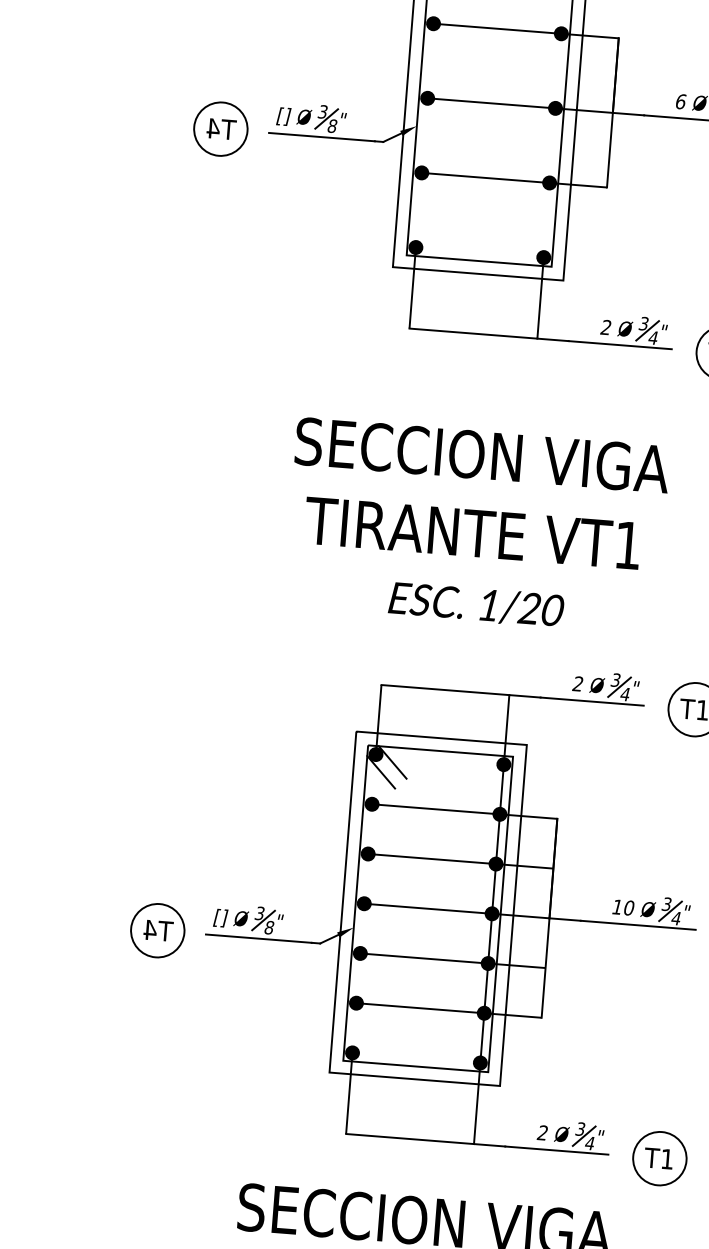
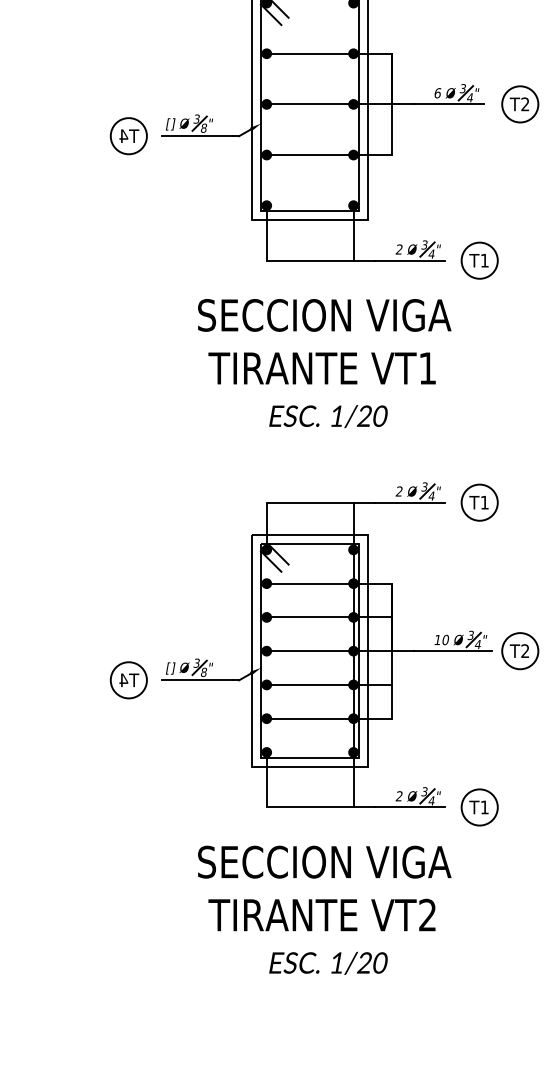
text: (476, 526) -> (324, 363), moved

